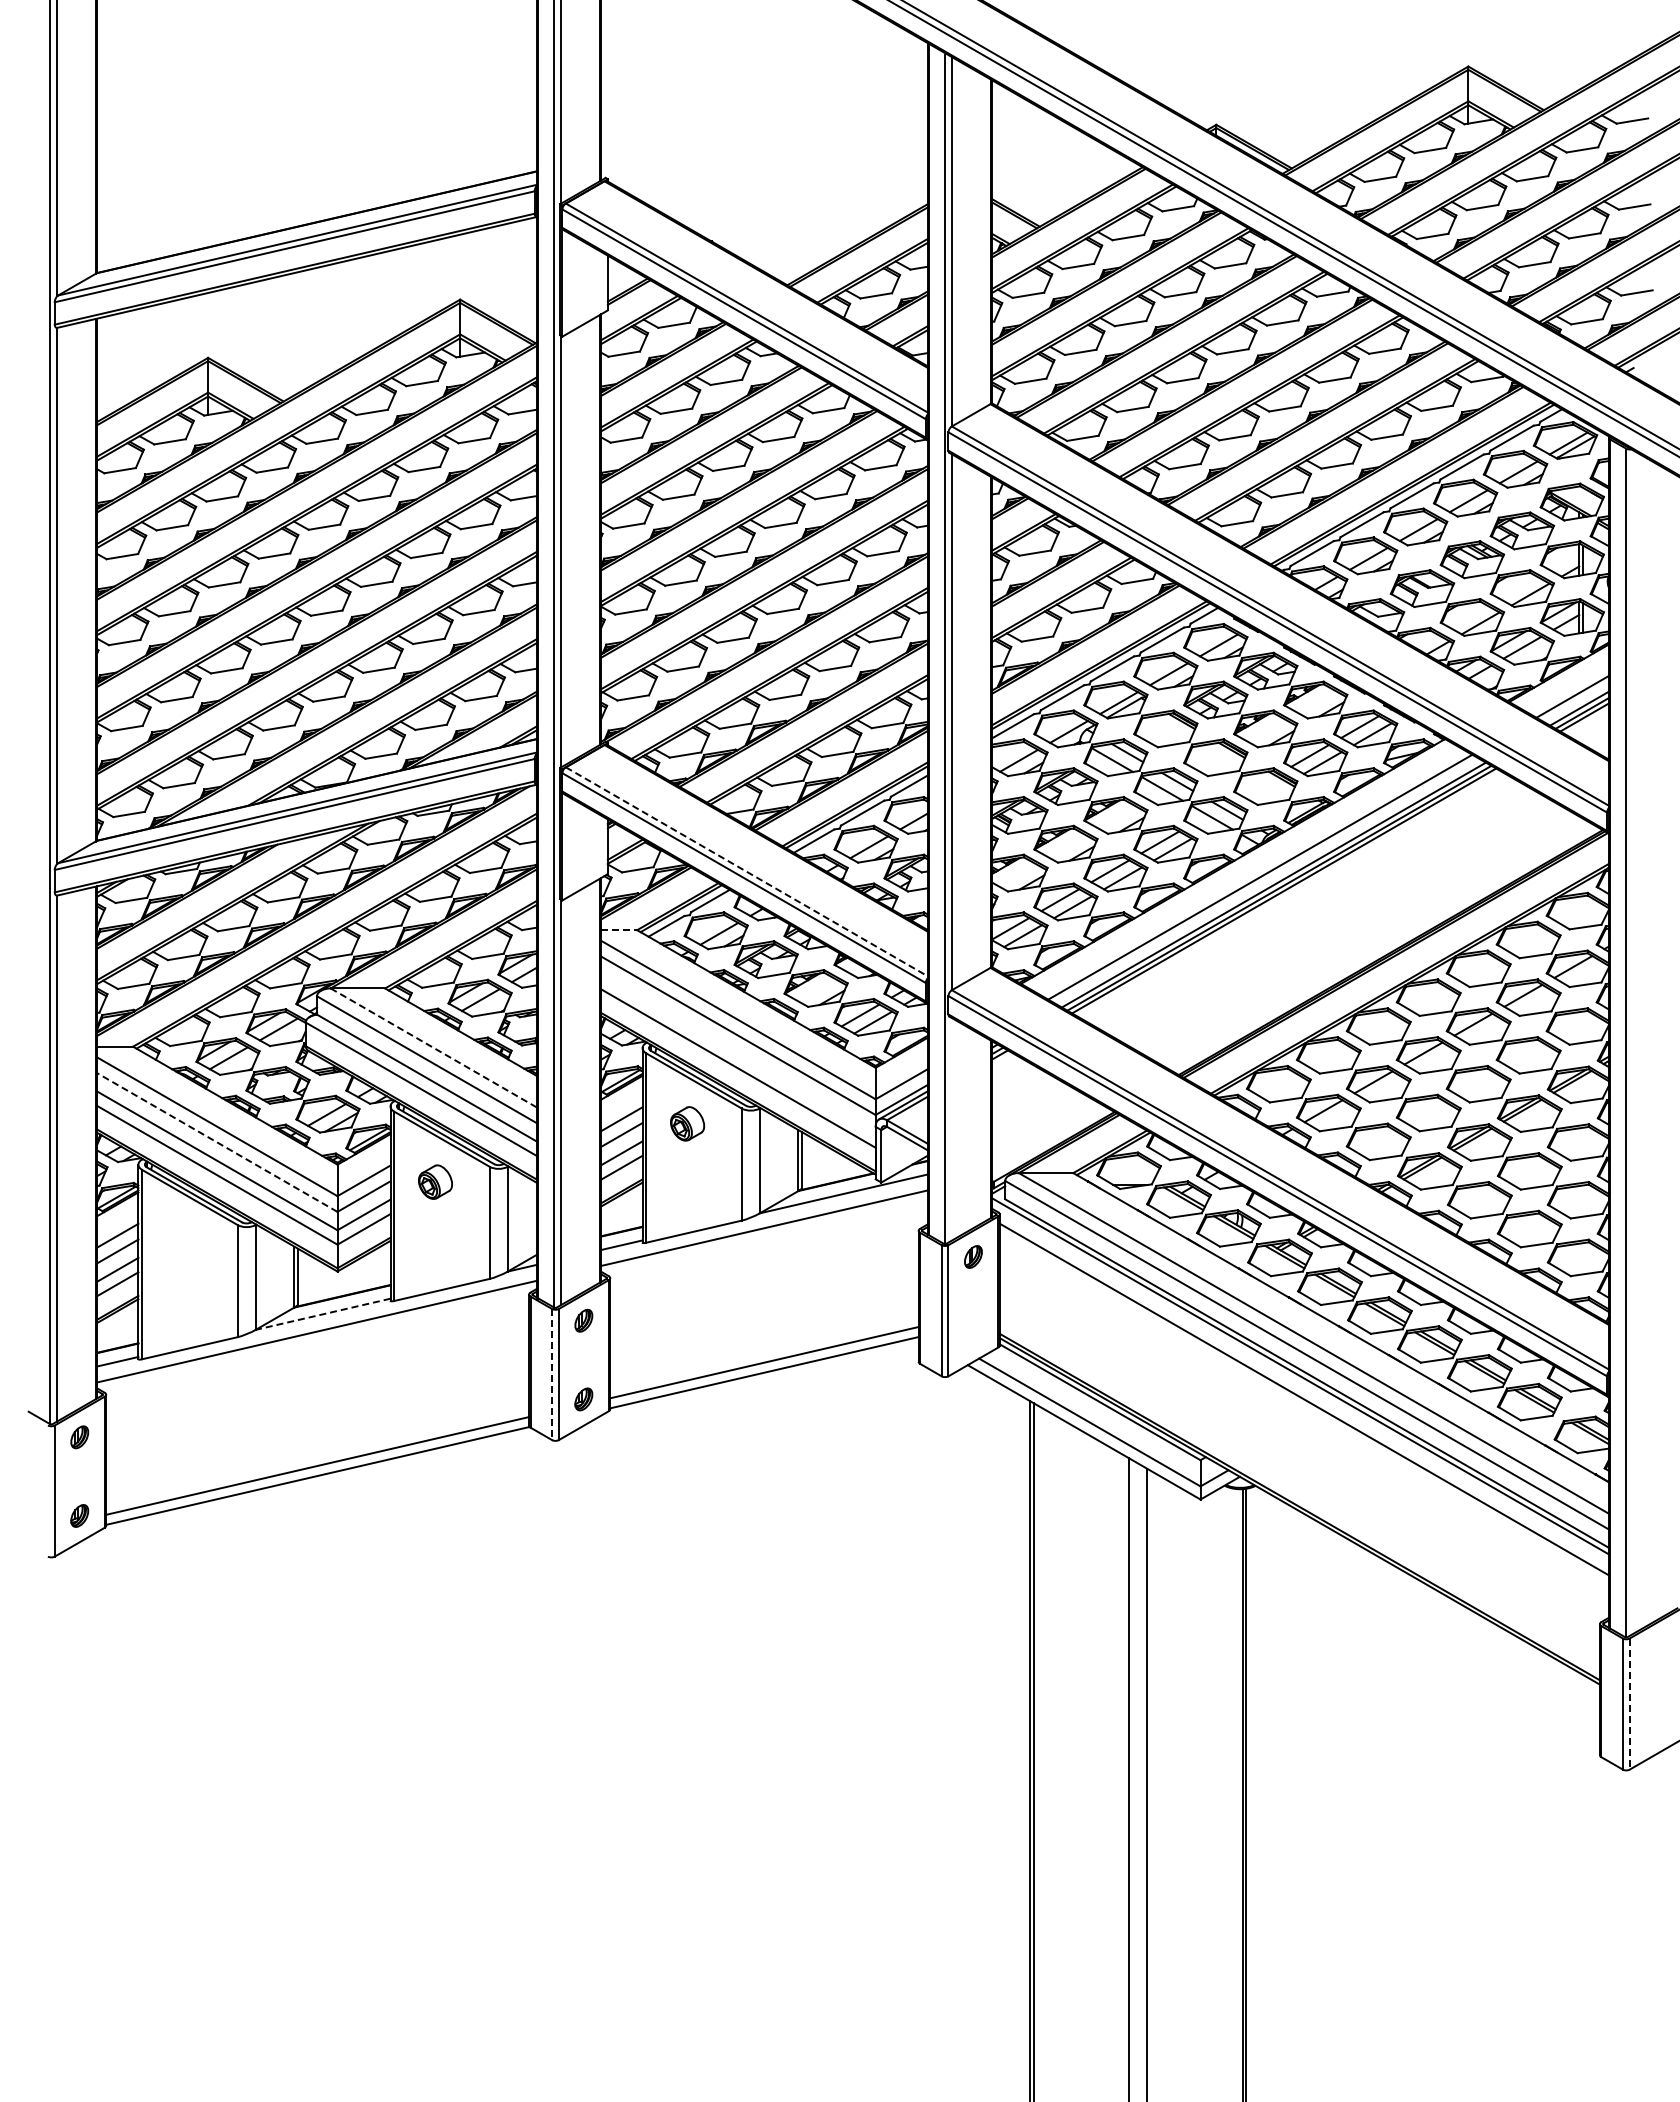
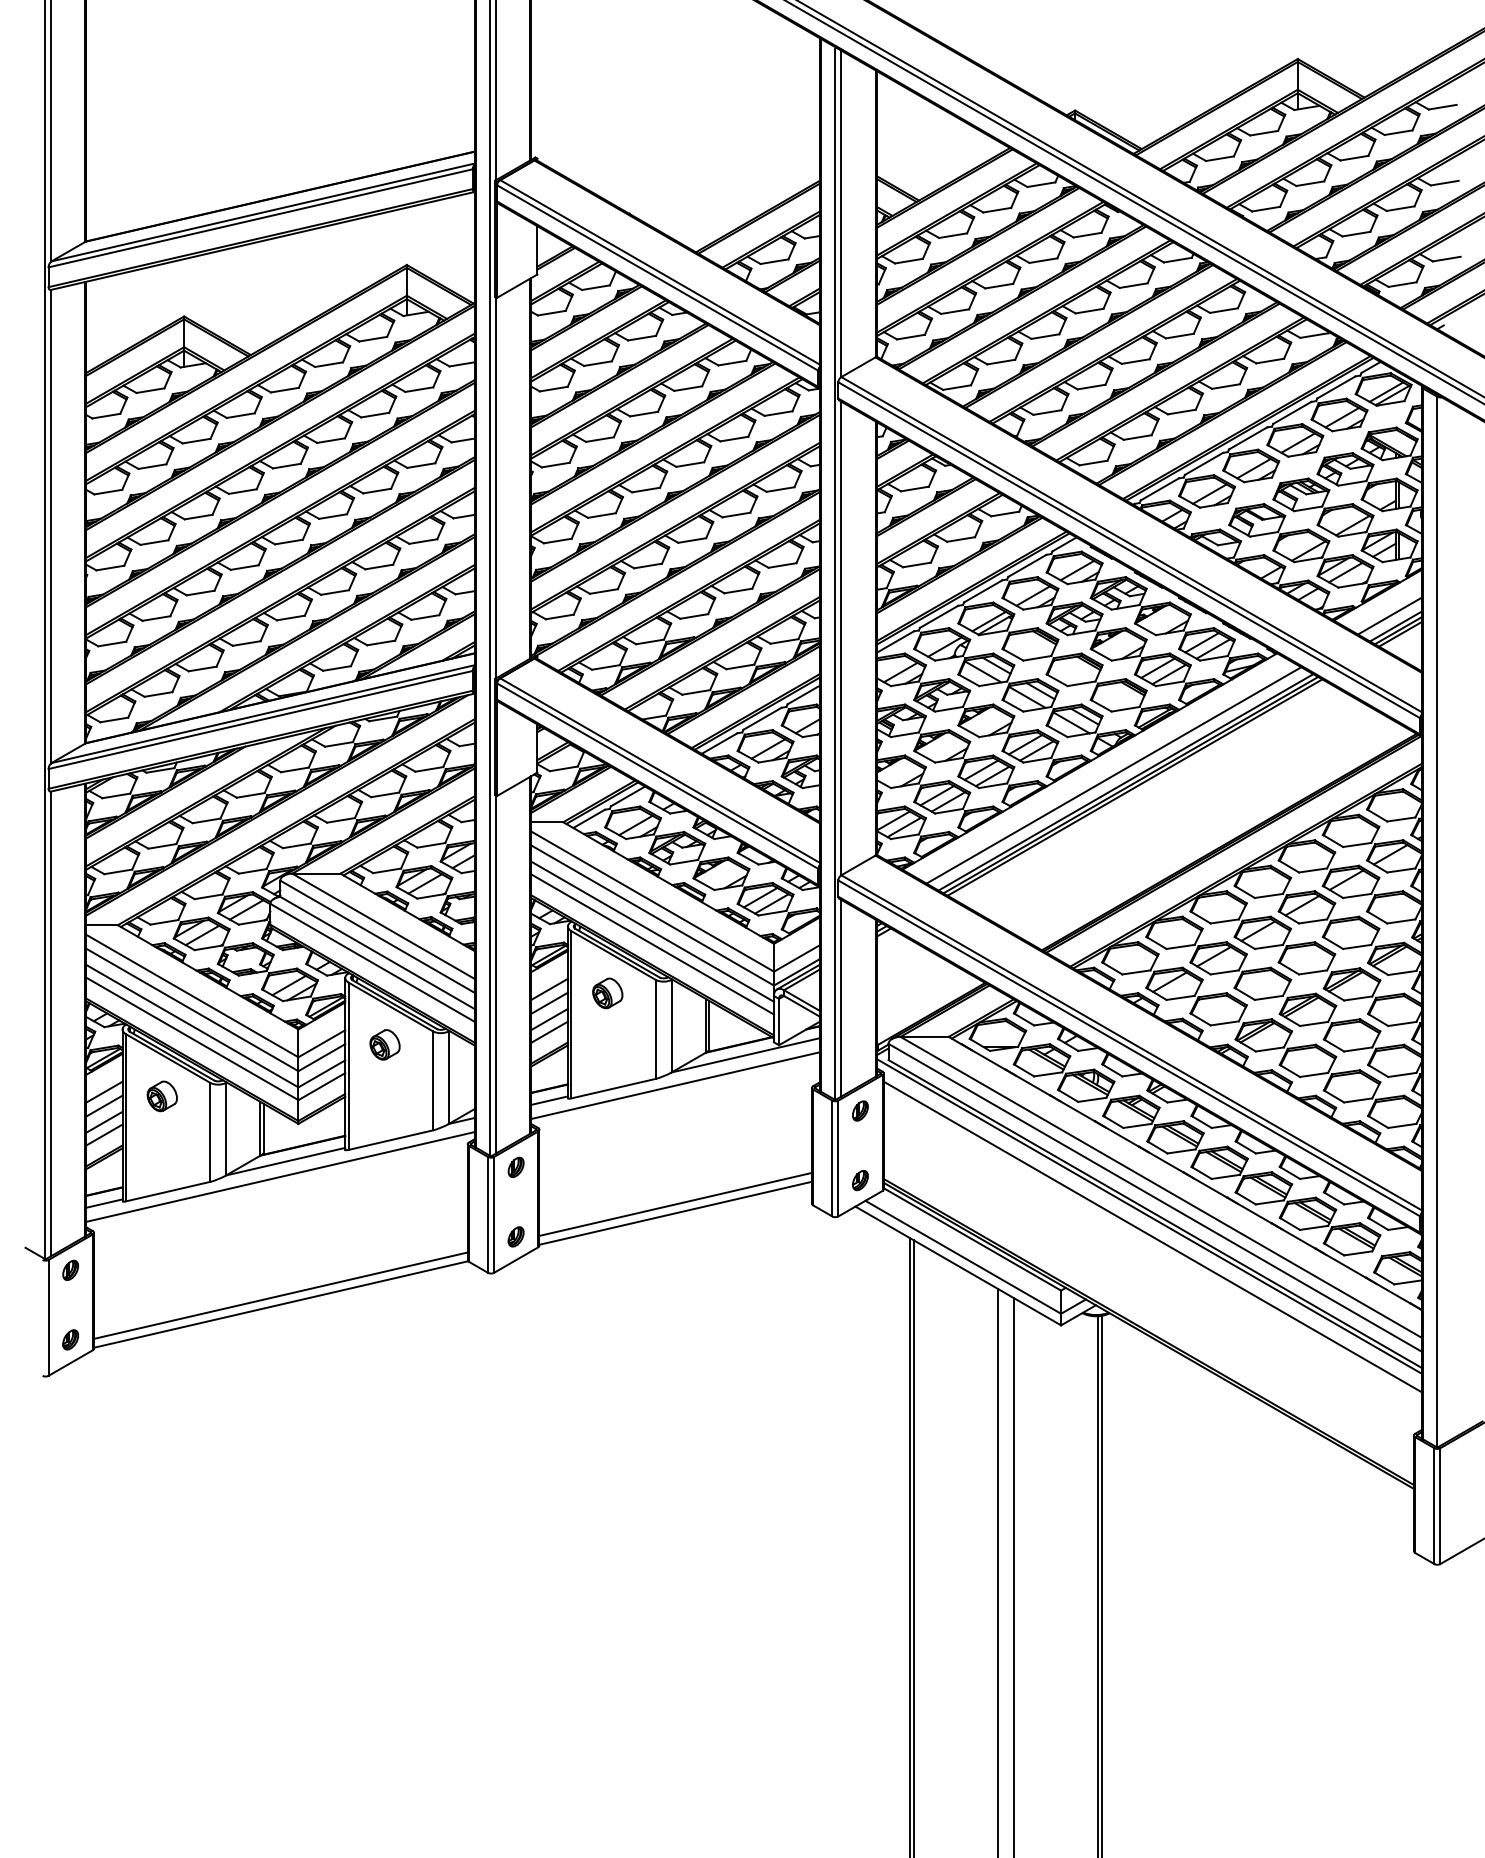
line: (746, 871) -> (659, 770), dashed -> solid
line: (619, 930) -> (547, 822), dashed -> solid
line: (434, 1048) -> (384, 926), dashed -> solid
line: (738, 1053) -> (652, 931), added
line: (951, 1129) -> (841, 998), added
line: (217, 1142) -> (192, 1009), dashed -> solid
part: (182, 1240) -> (161, 1096), added
line: (322, 1314) -> (285, 1161), dashed -> solid
part: (972, 1335) -> (859, 1180), added
line: (552, 1374) -> (488, 1214), dashed -> solid
line: (1629, 1704) -> (1440, 1506), dashed -> solid

